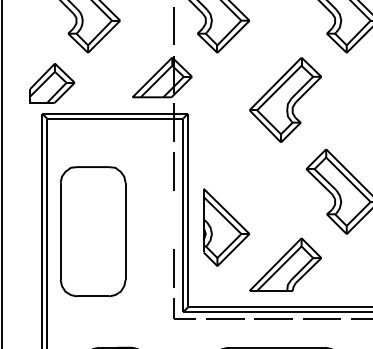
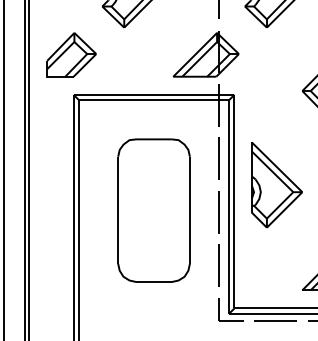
part: (52, 83) -> (71, 54), moved
line: (173, 220) -> (218, 212), added
part: (226, 227) -> (276, 185), moved
part: (92, 231) -> (153, 210), moved

